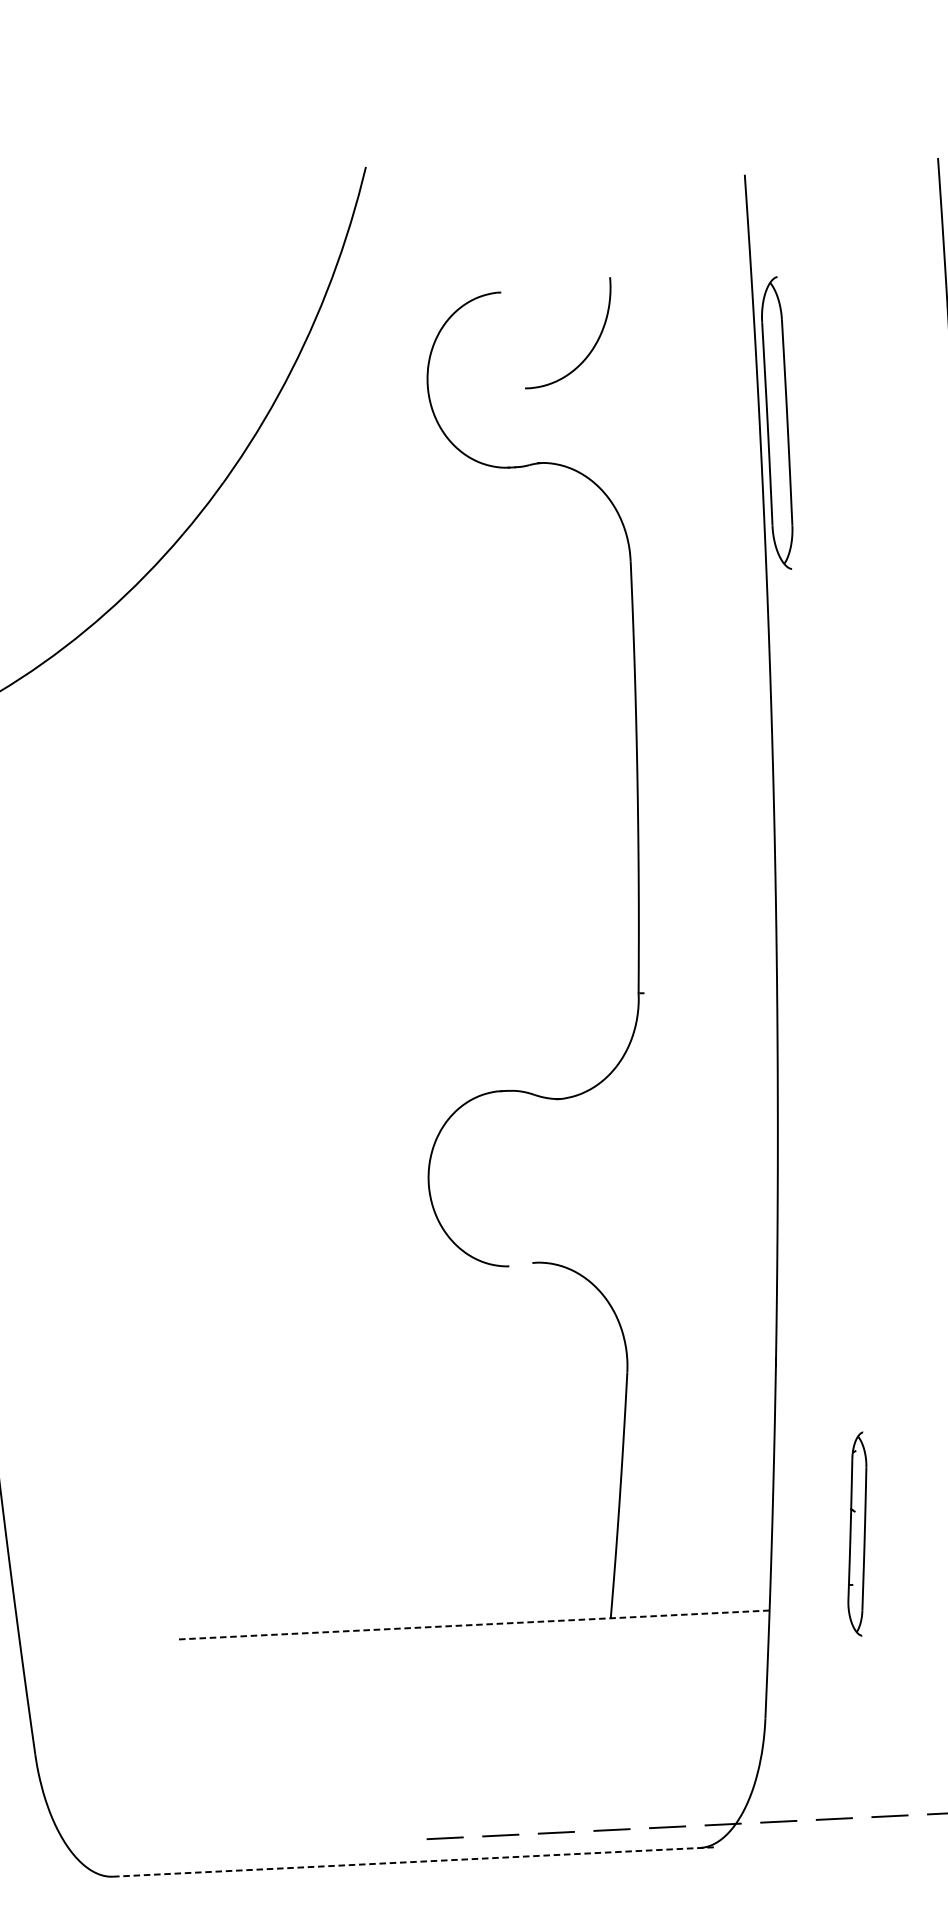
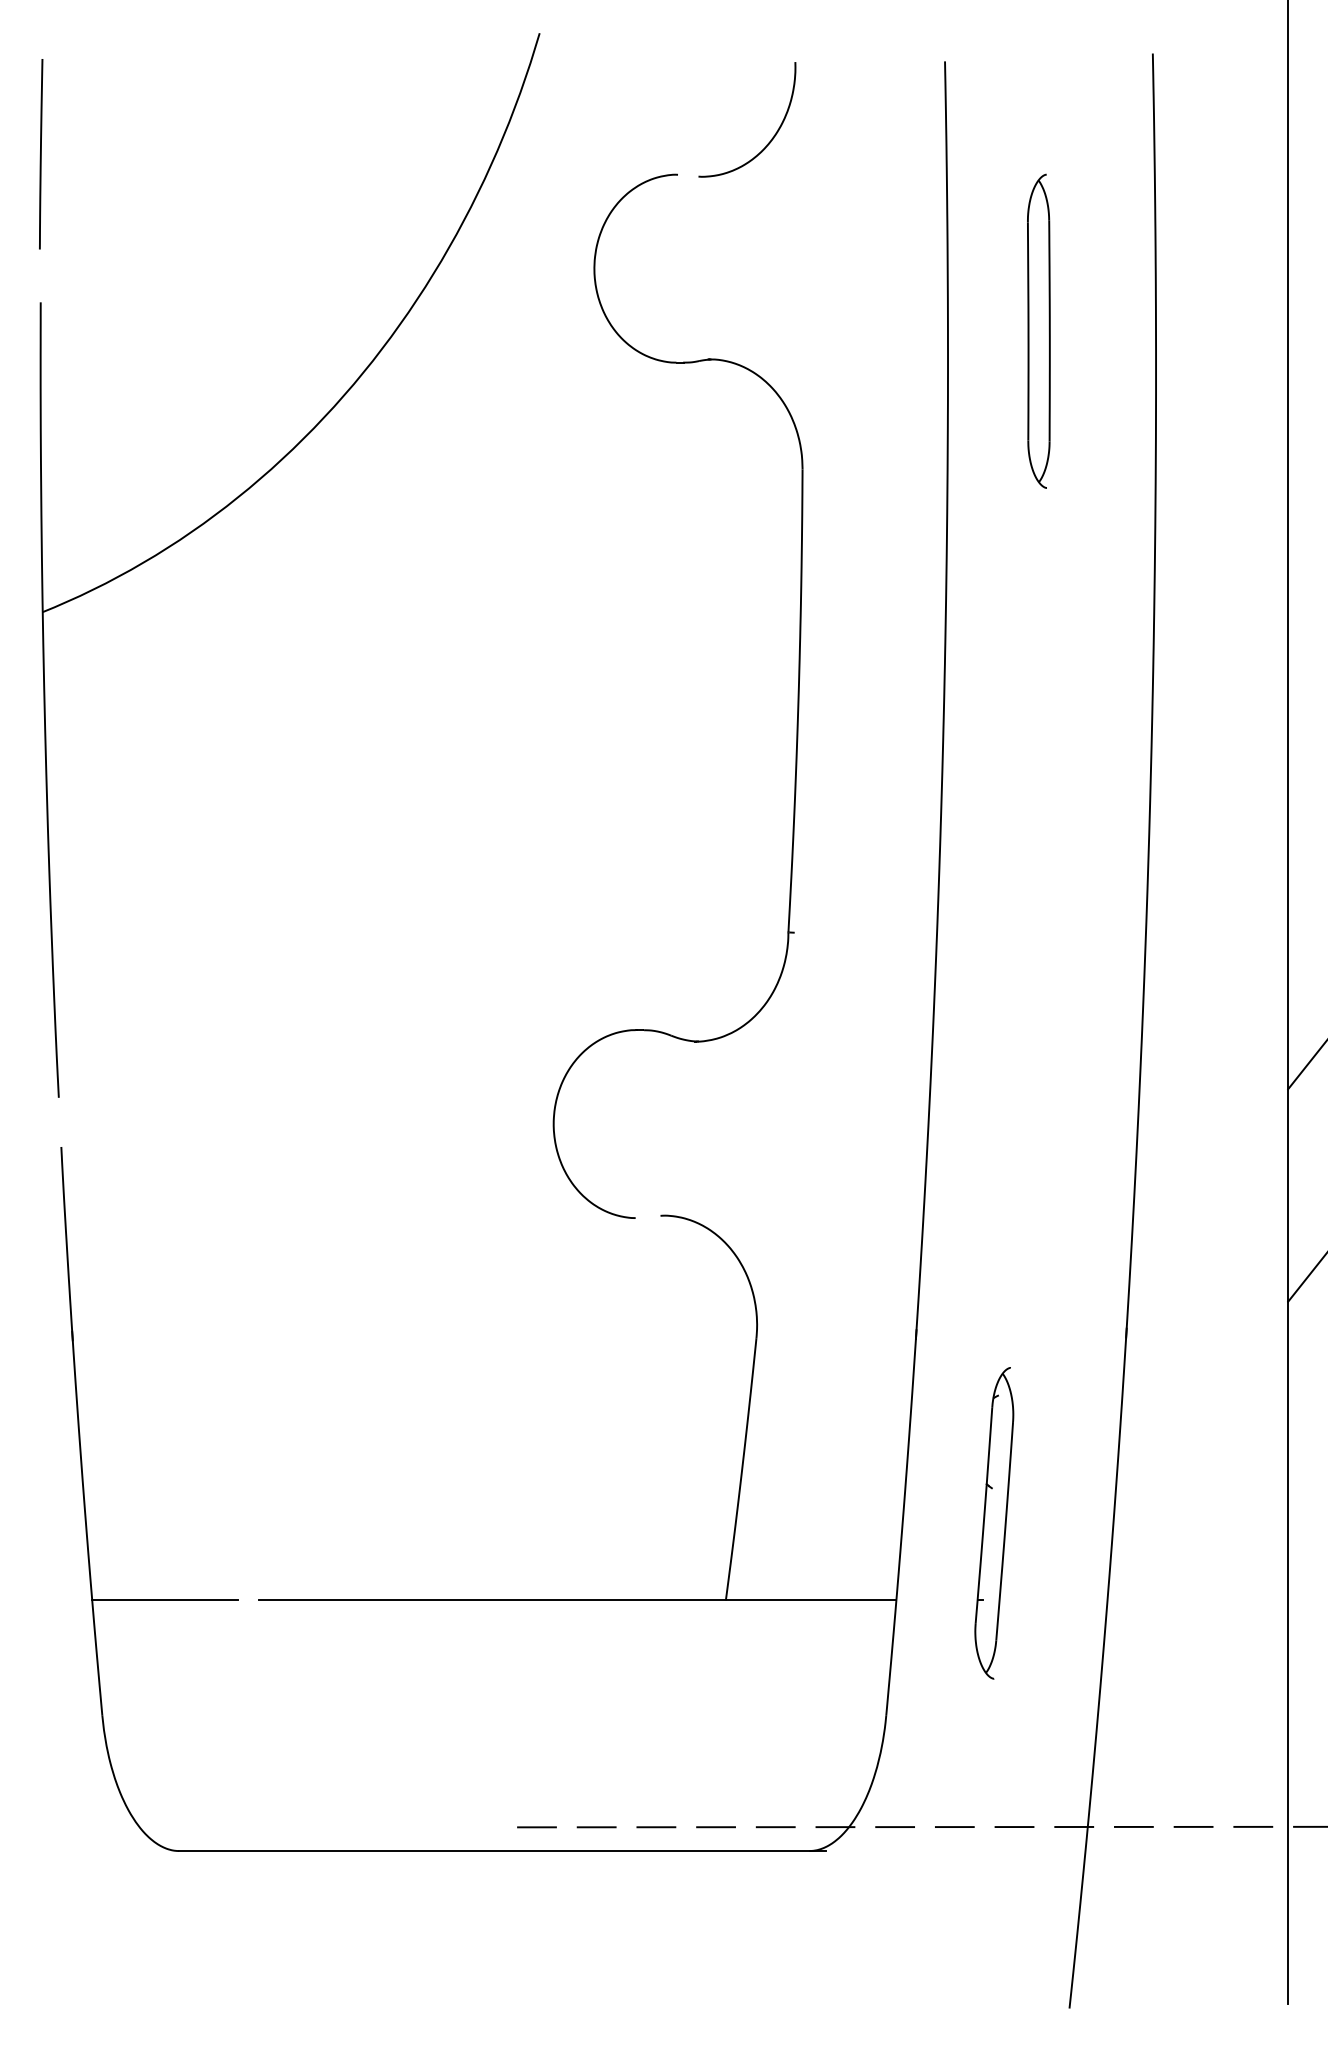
curve: (593, 346) -> (773, 135), moved
part: (776, 422) -> (1038, 330), moved
part: (857, 1534) -> (994, 1523), size x1.43
line: (472, 1625) -> (577, 1600), dashed -> solid
line: (87, 1643) -> (164, 1600), added
line: (414, 1862) -> (502, 1851), dashed -> solid

